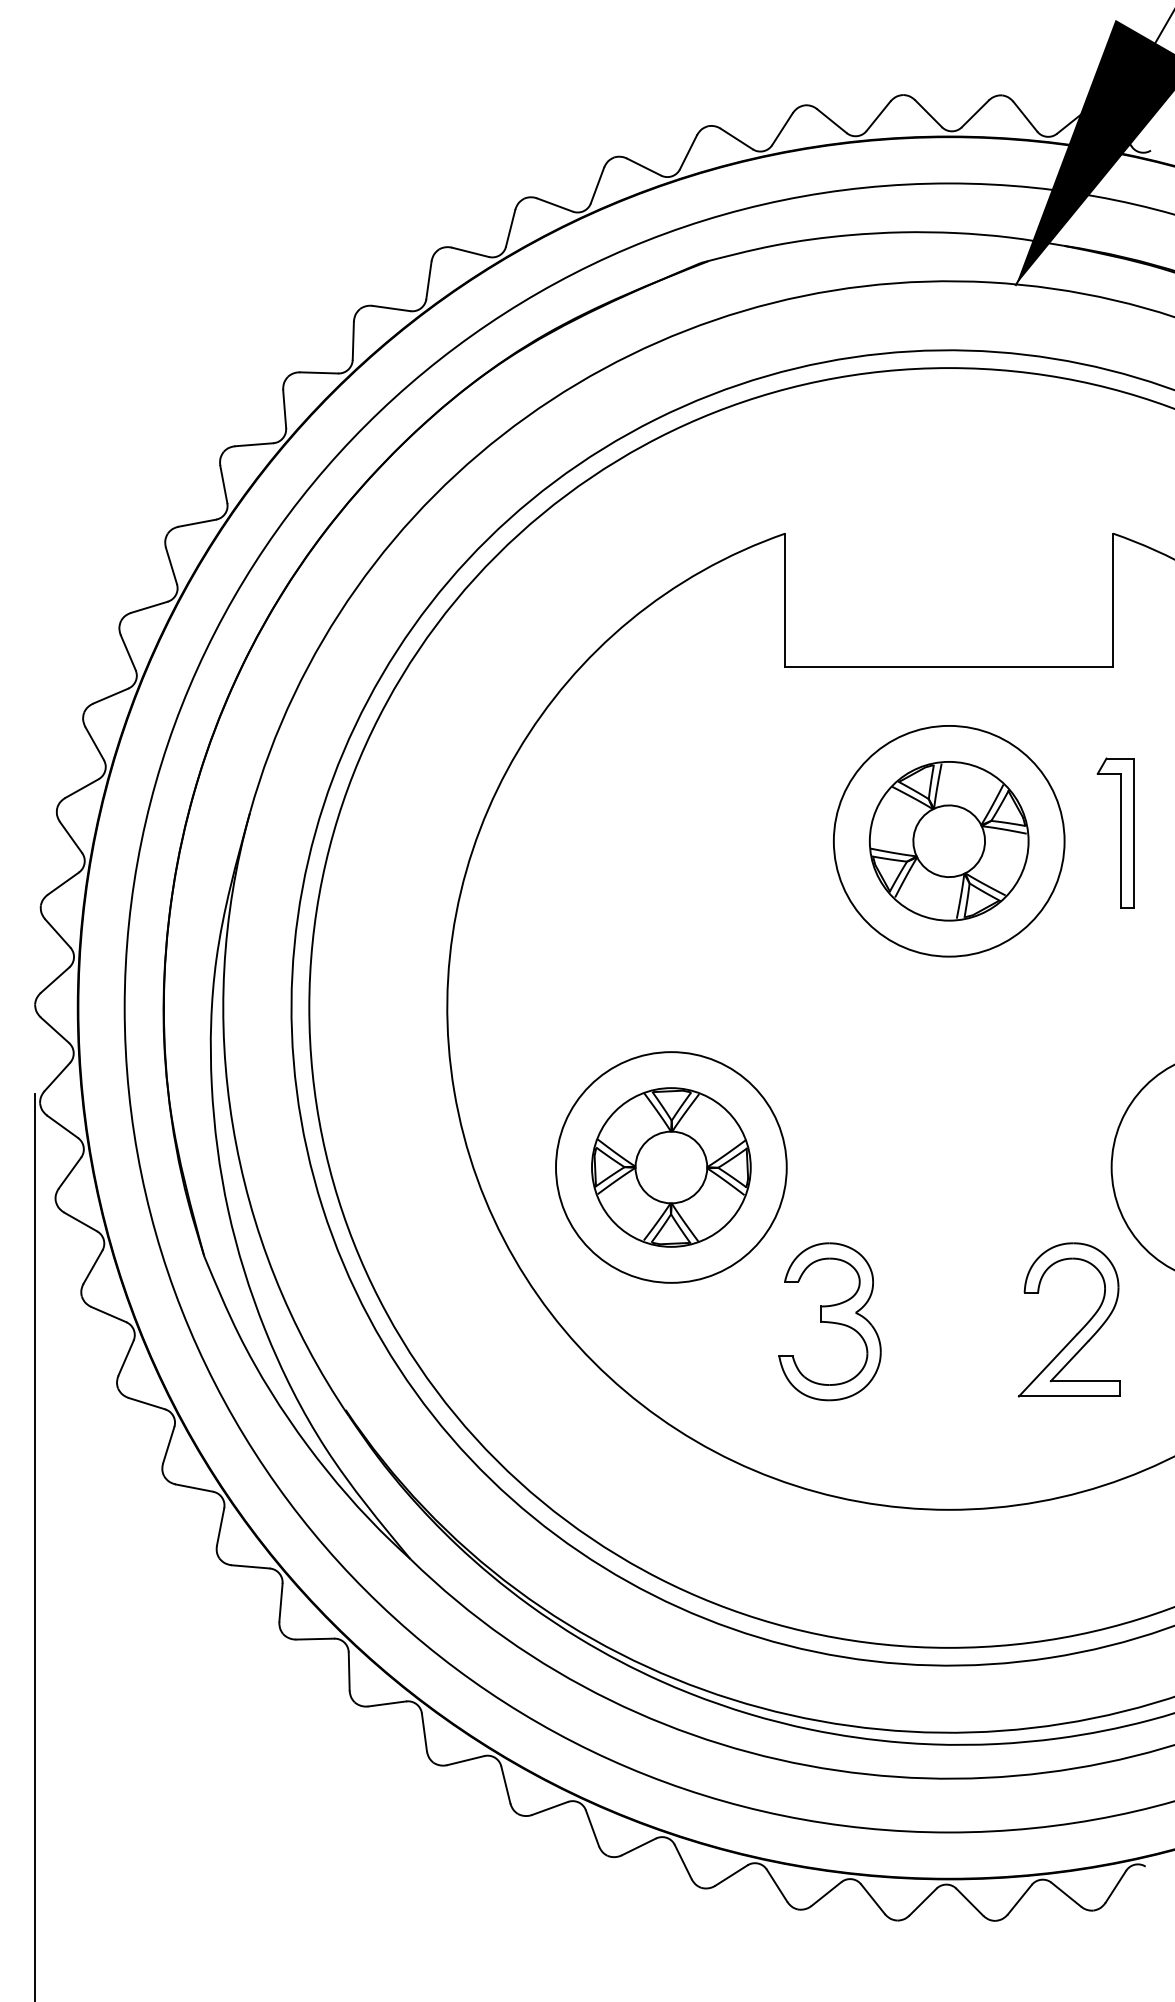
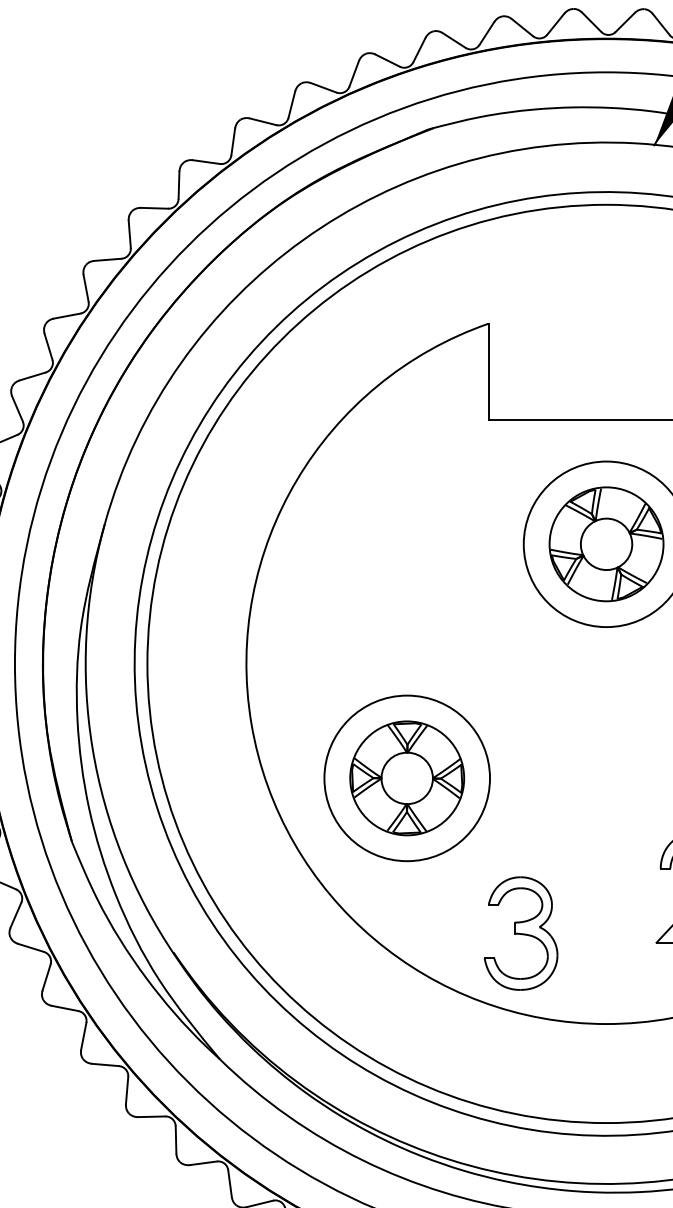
part: (829, 1321) -> (520, 933), moved

